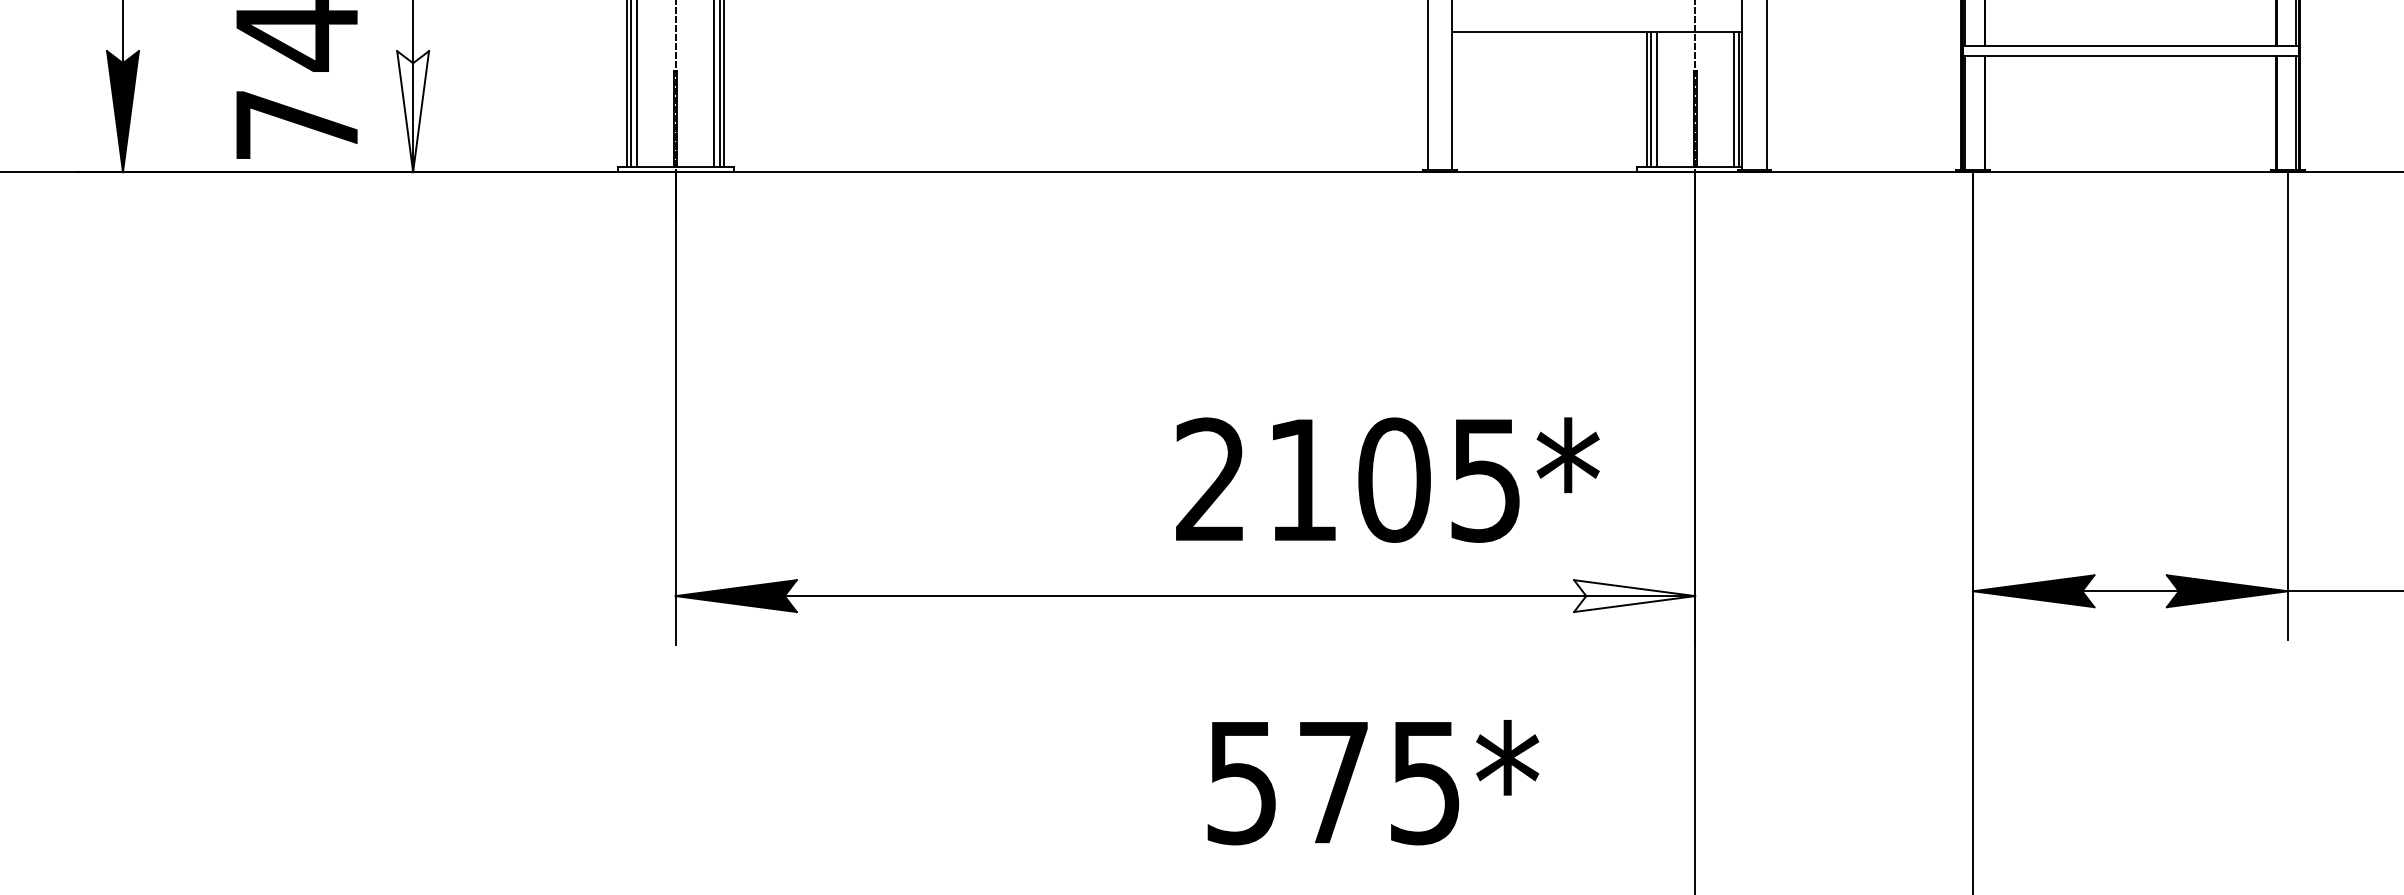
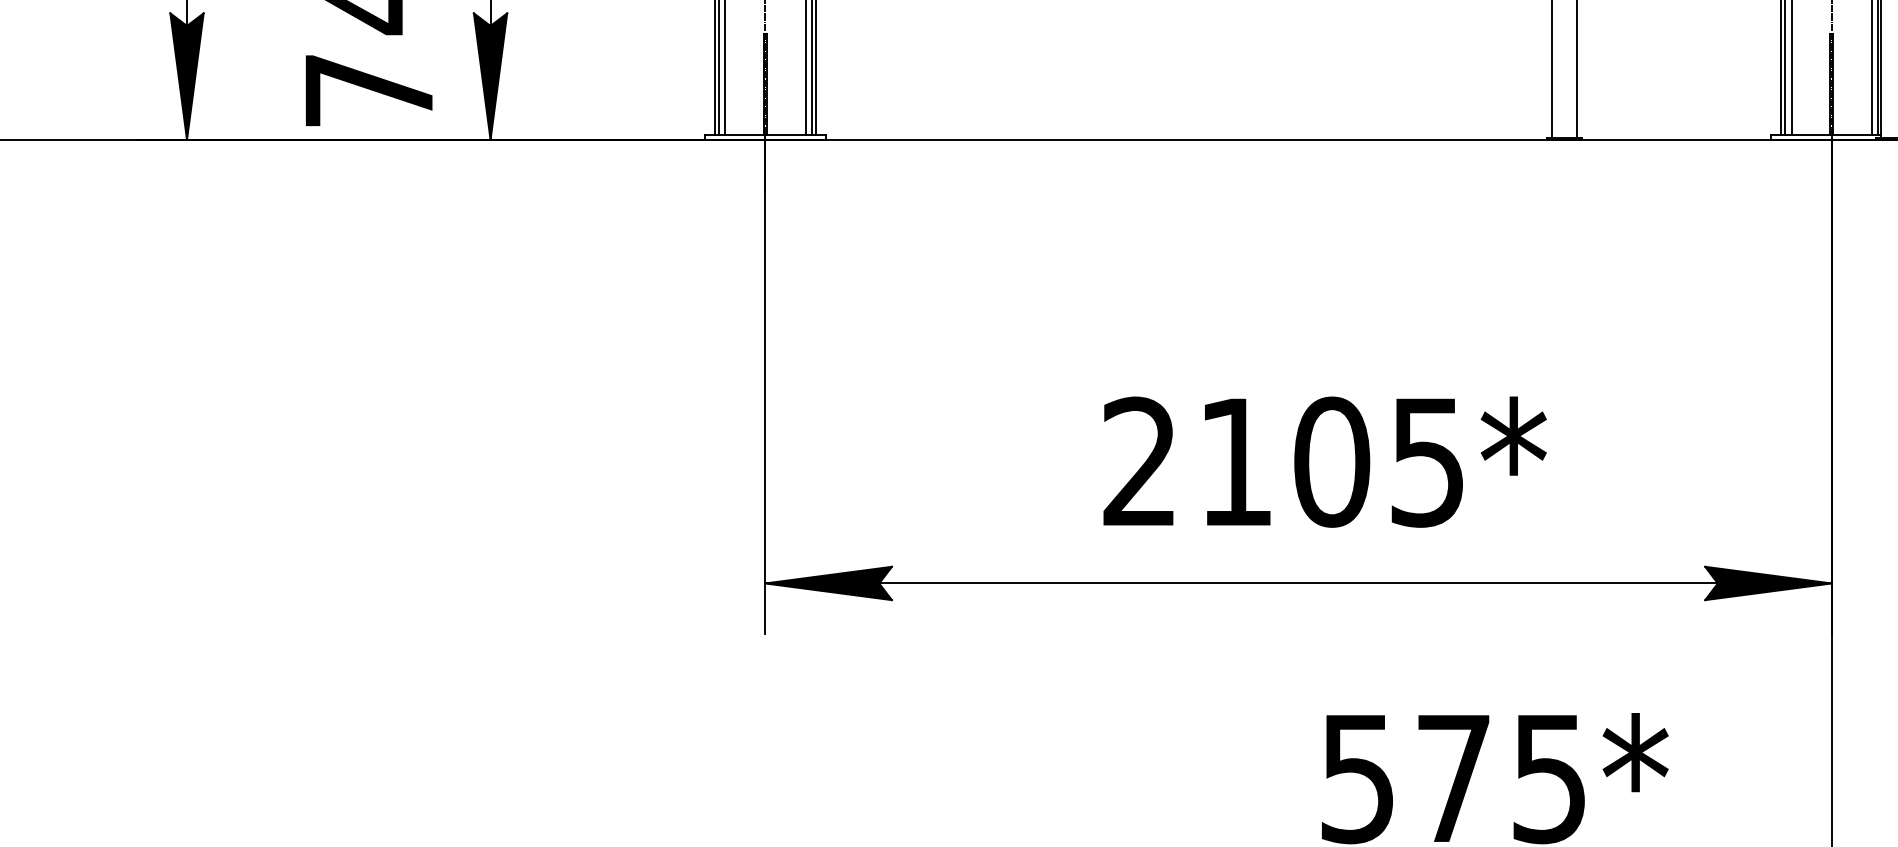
fill: (413, 111) -> (490, 76), added
text: (1387, 479) -> (1324, 461), moved
fill: (1634, 596) -> (1768, 583), added

